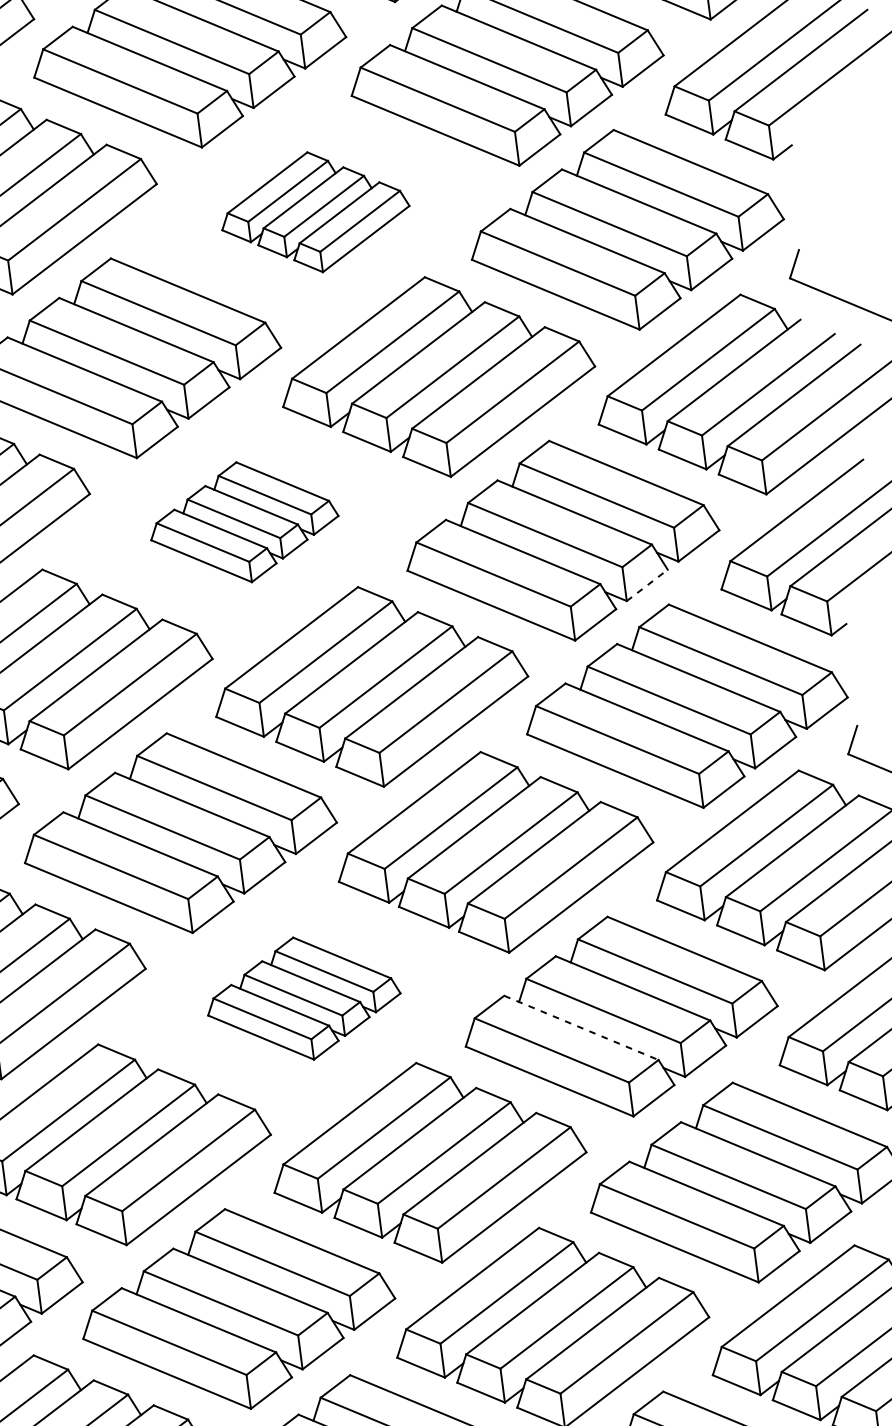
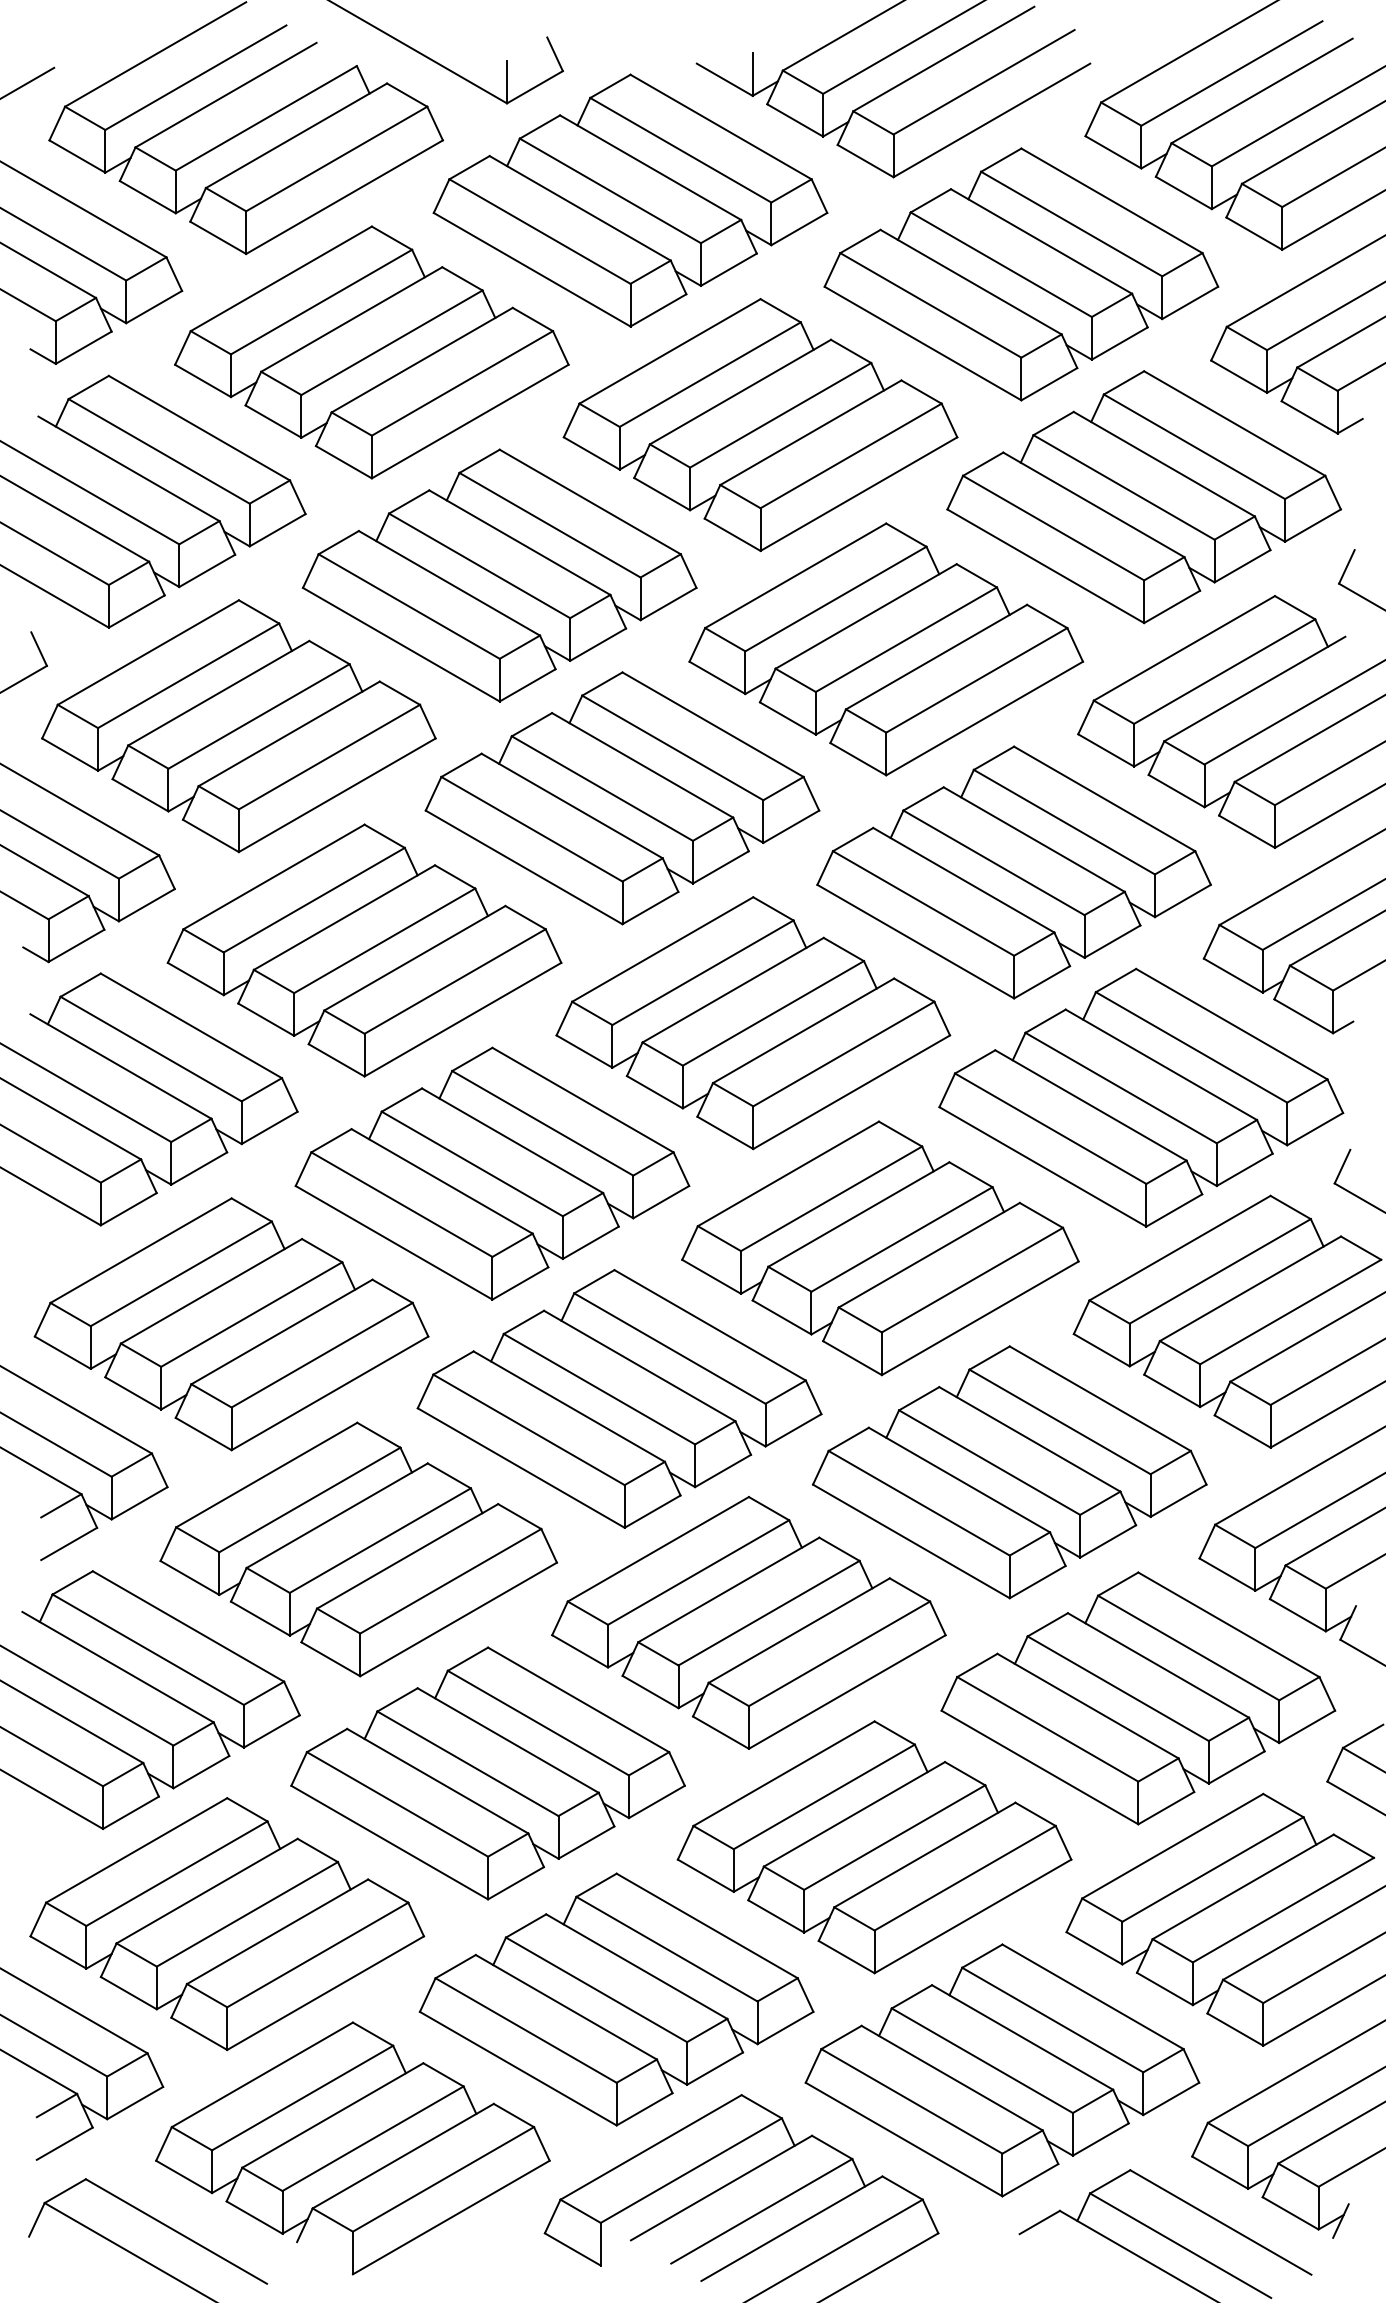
part: (315, 212) -> (760, 425), size x1.67
part: (244, 522) -> (622, 798), size x1.67
line: (647, 585) -> (1112, 941), dashed -> solid
part: (303, 998) -> (619, 1398), size x1.67
line: (581, 1028) -> (959, 1480), dashed -> solid

